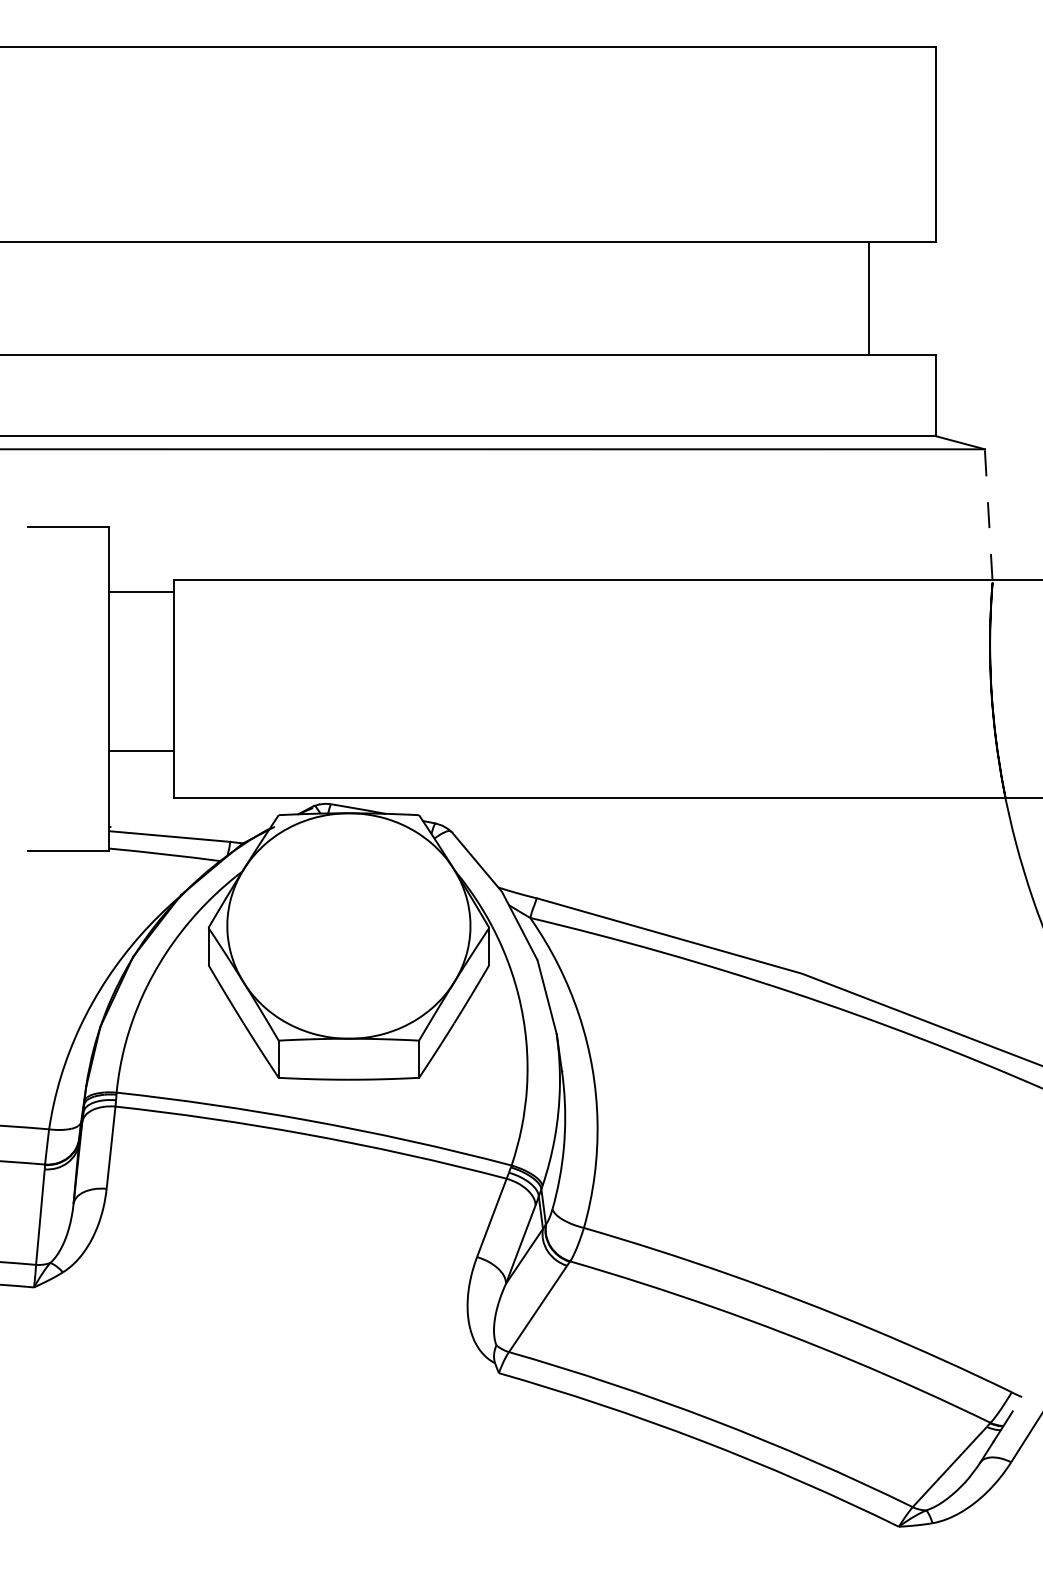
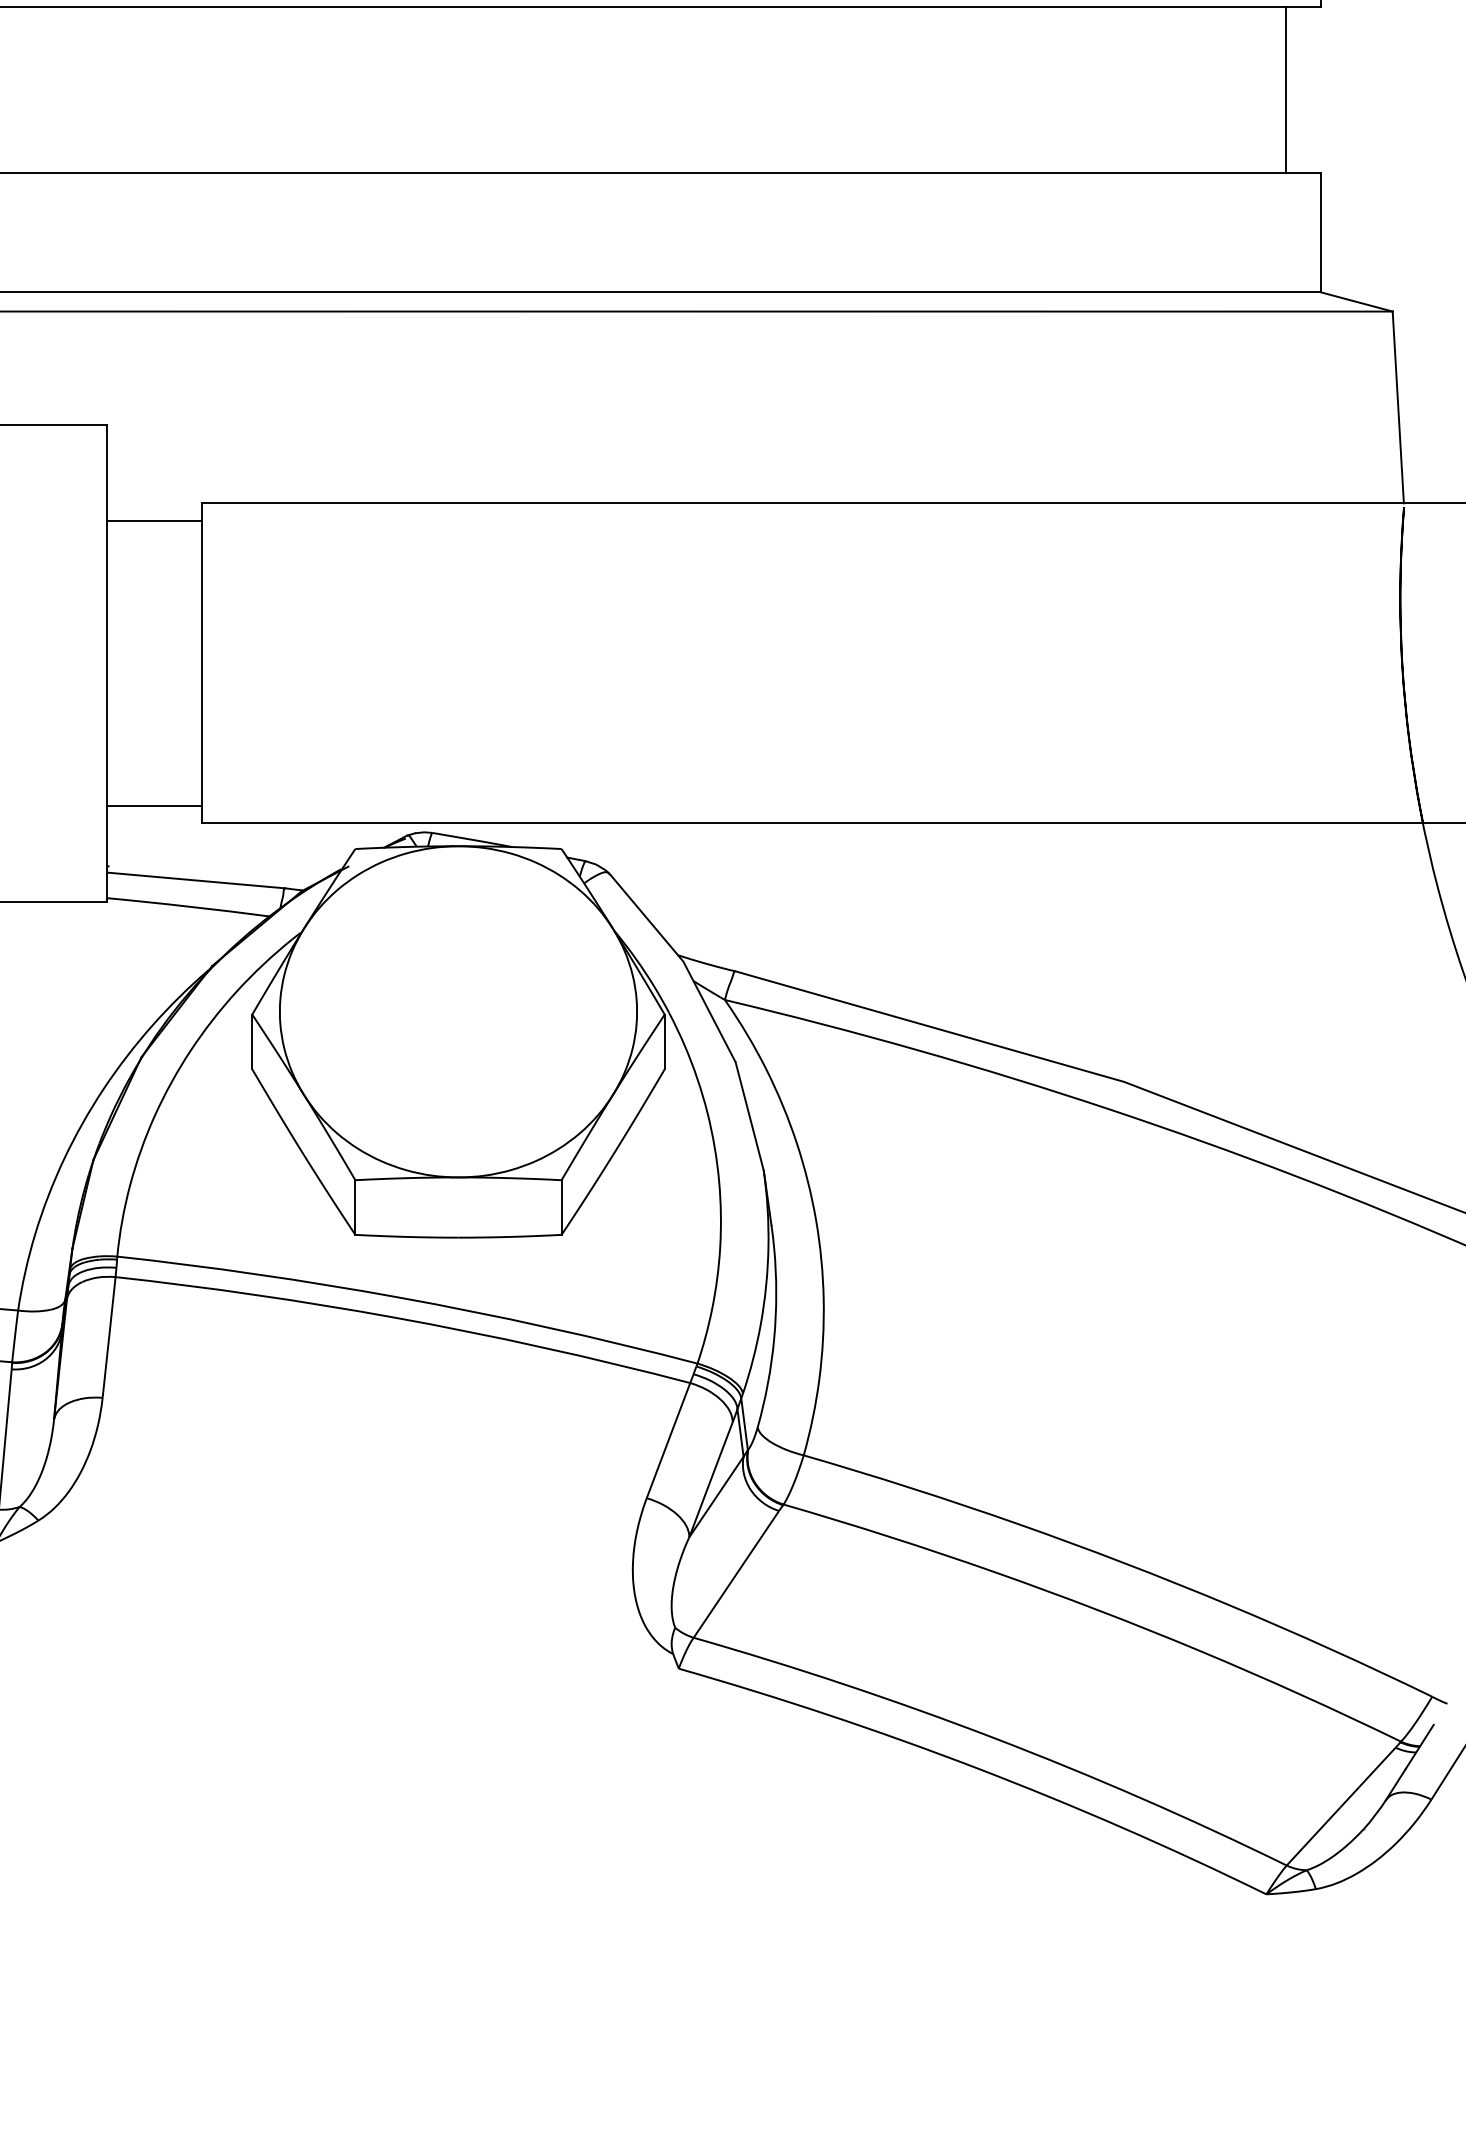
line: (869, 298) -> (1286, 90), moved
line: (988, 514) -> (1398, 407), dashed -> solid
line: (141, 751) -> (153, 806), moved

